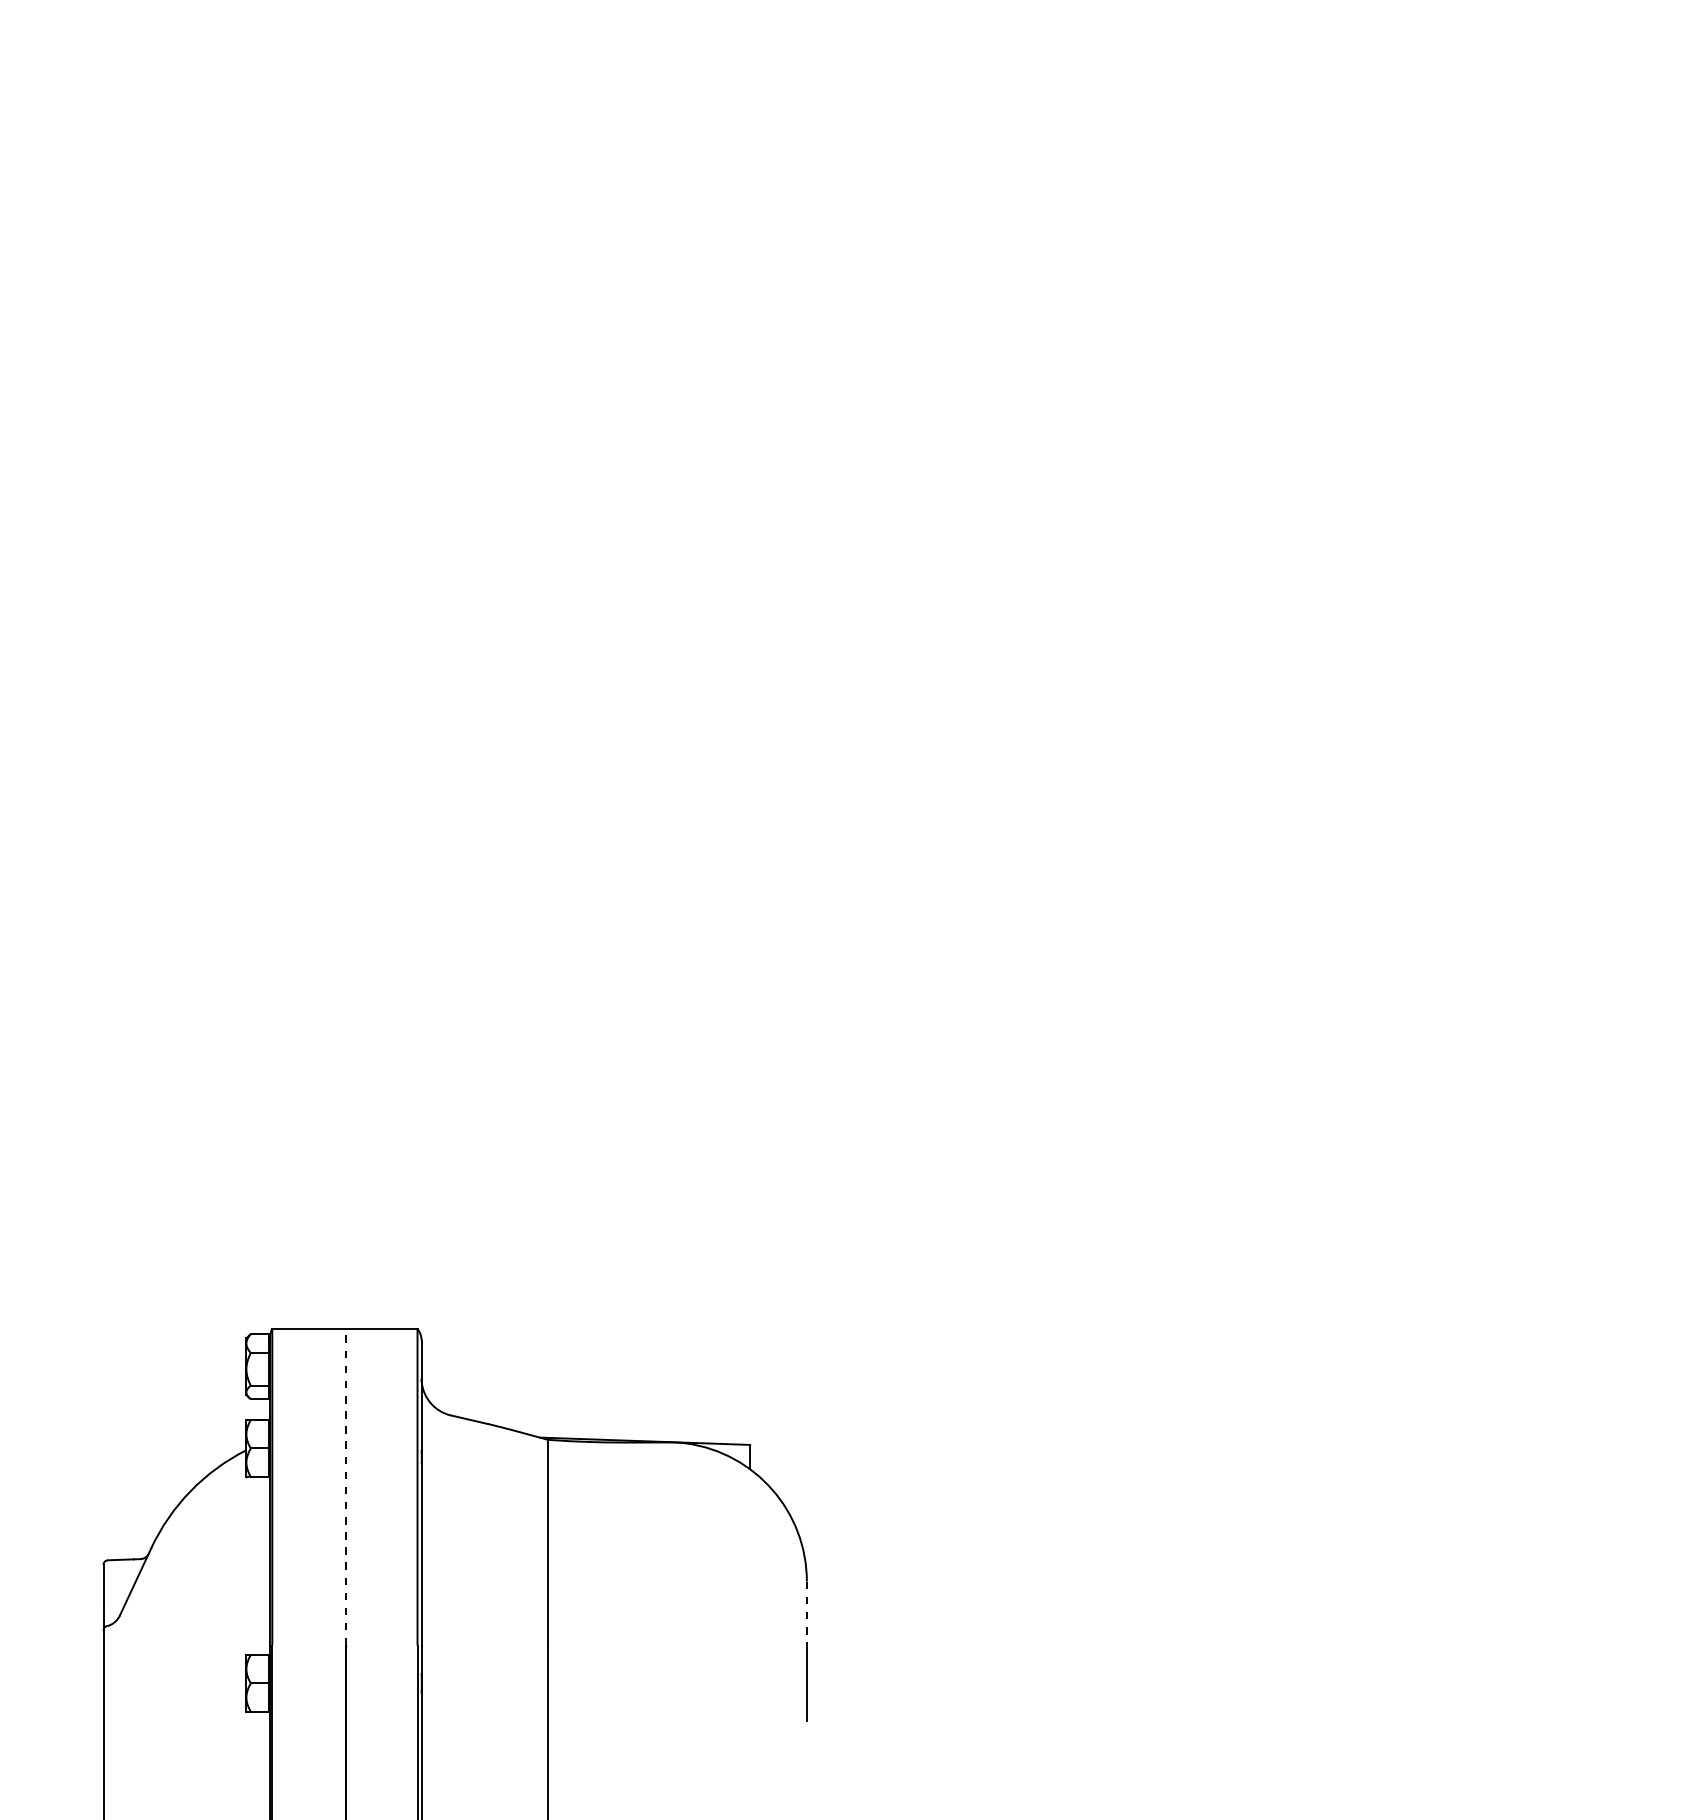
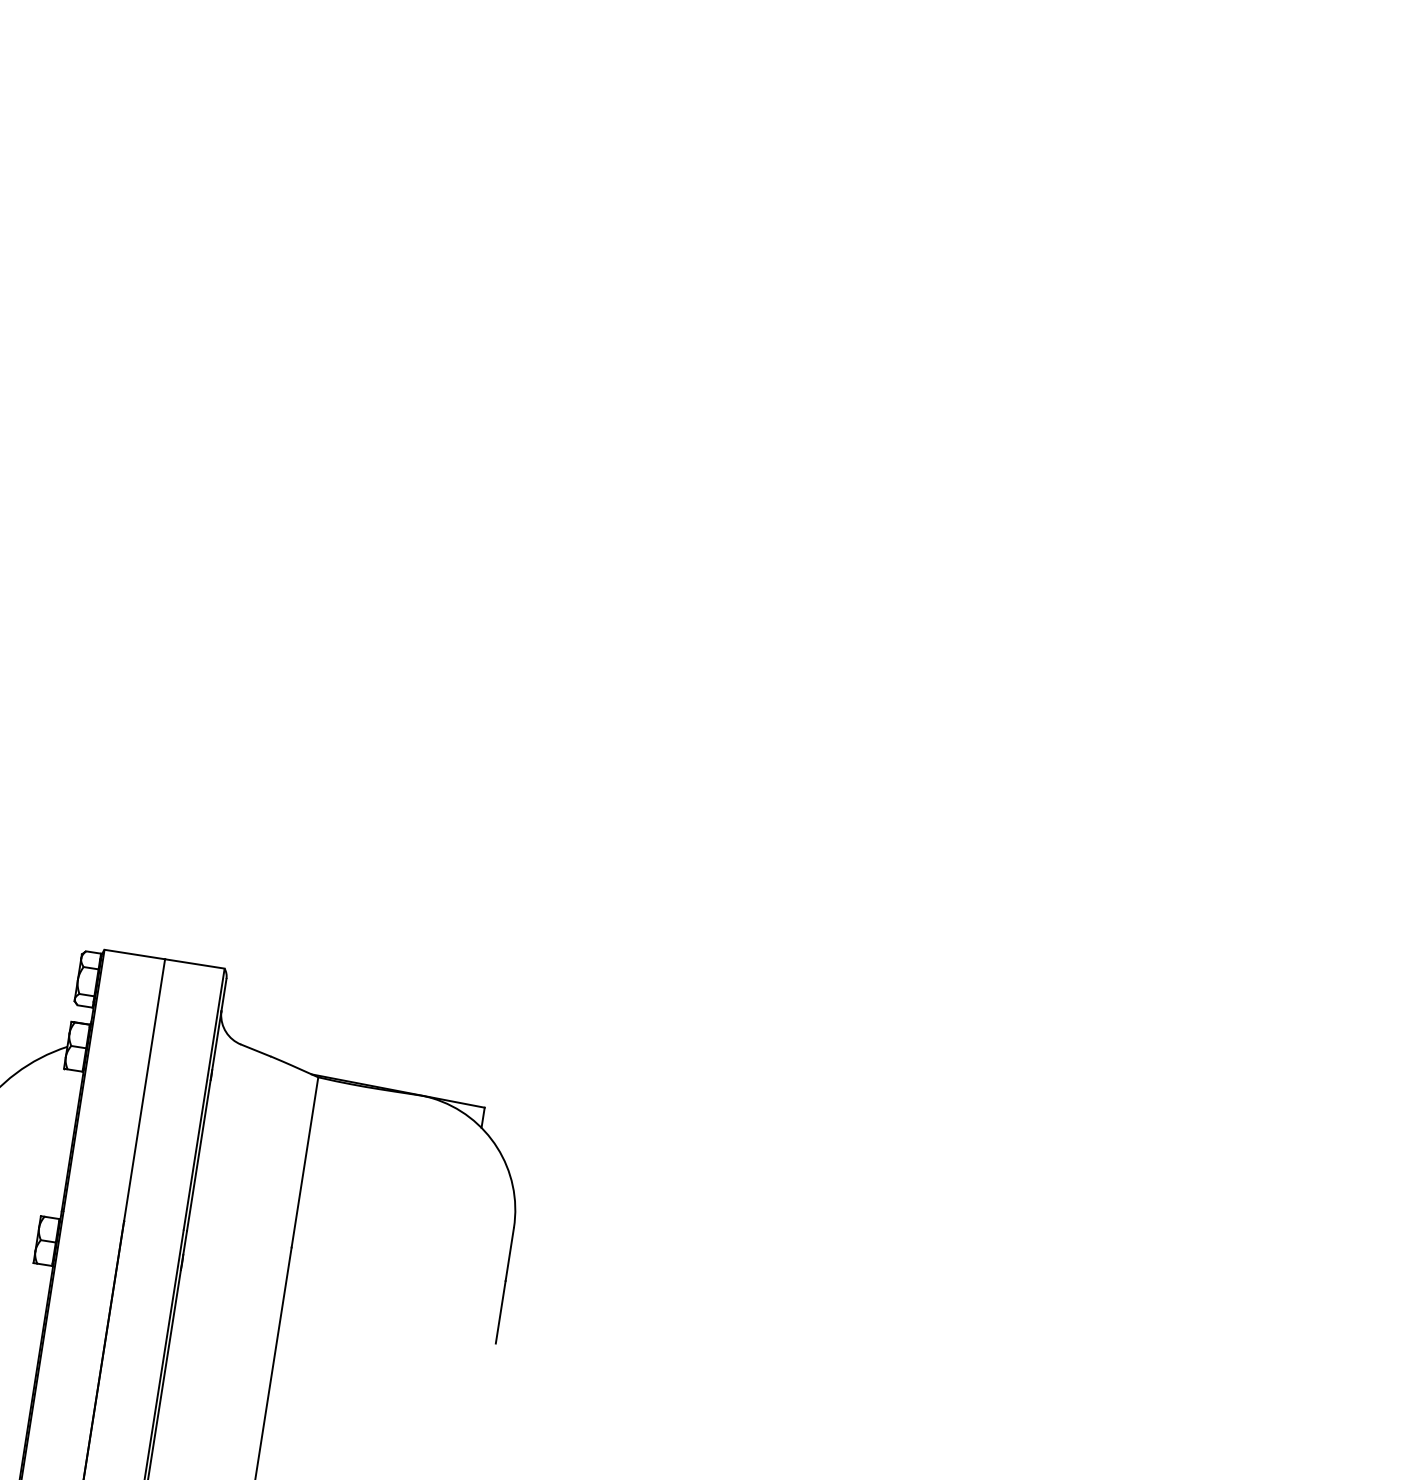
line: (345, 1486) -> (144, 1089), dashed -> solid
line: (806, 1613) -> (509, 1254), dashed -> solid

